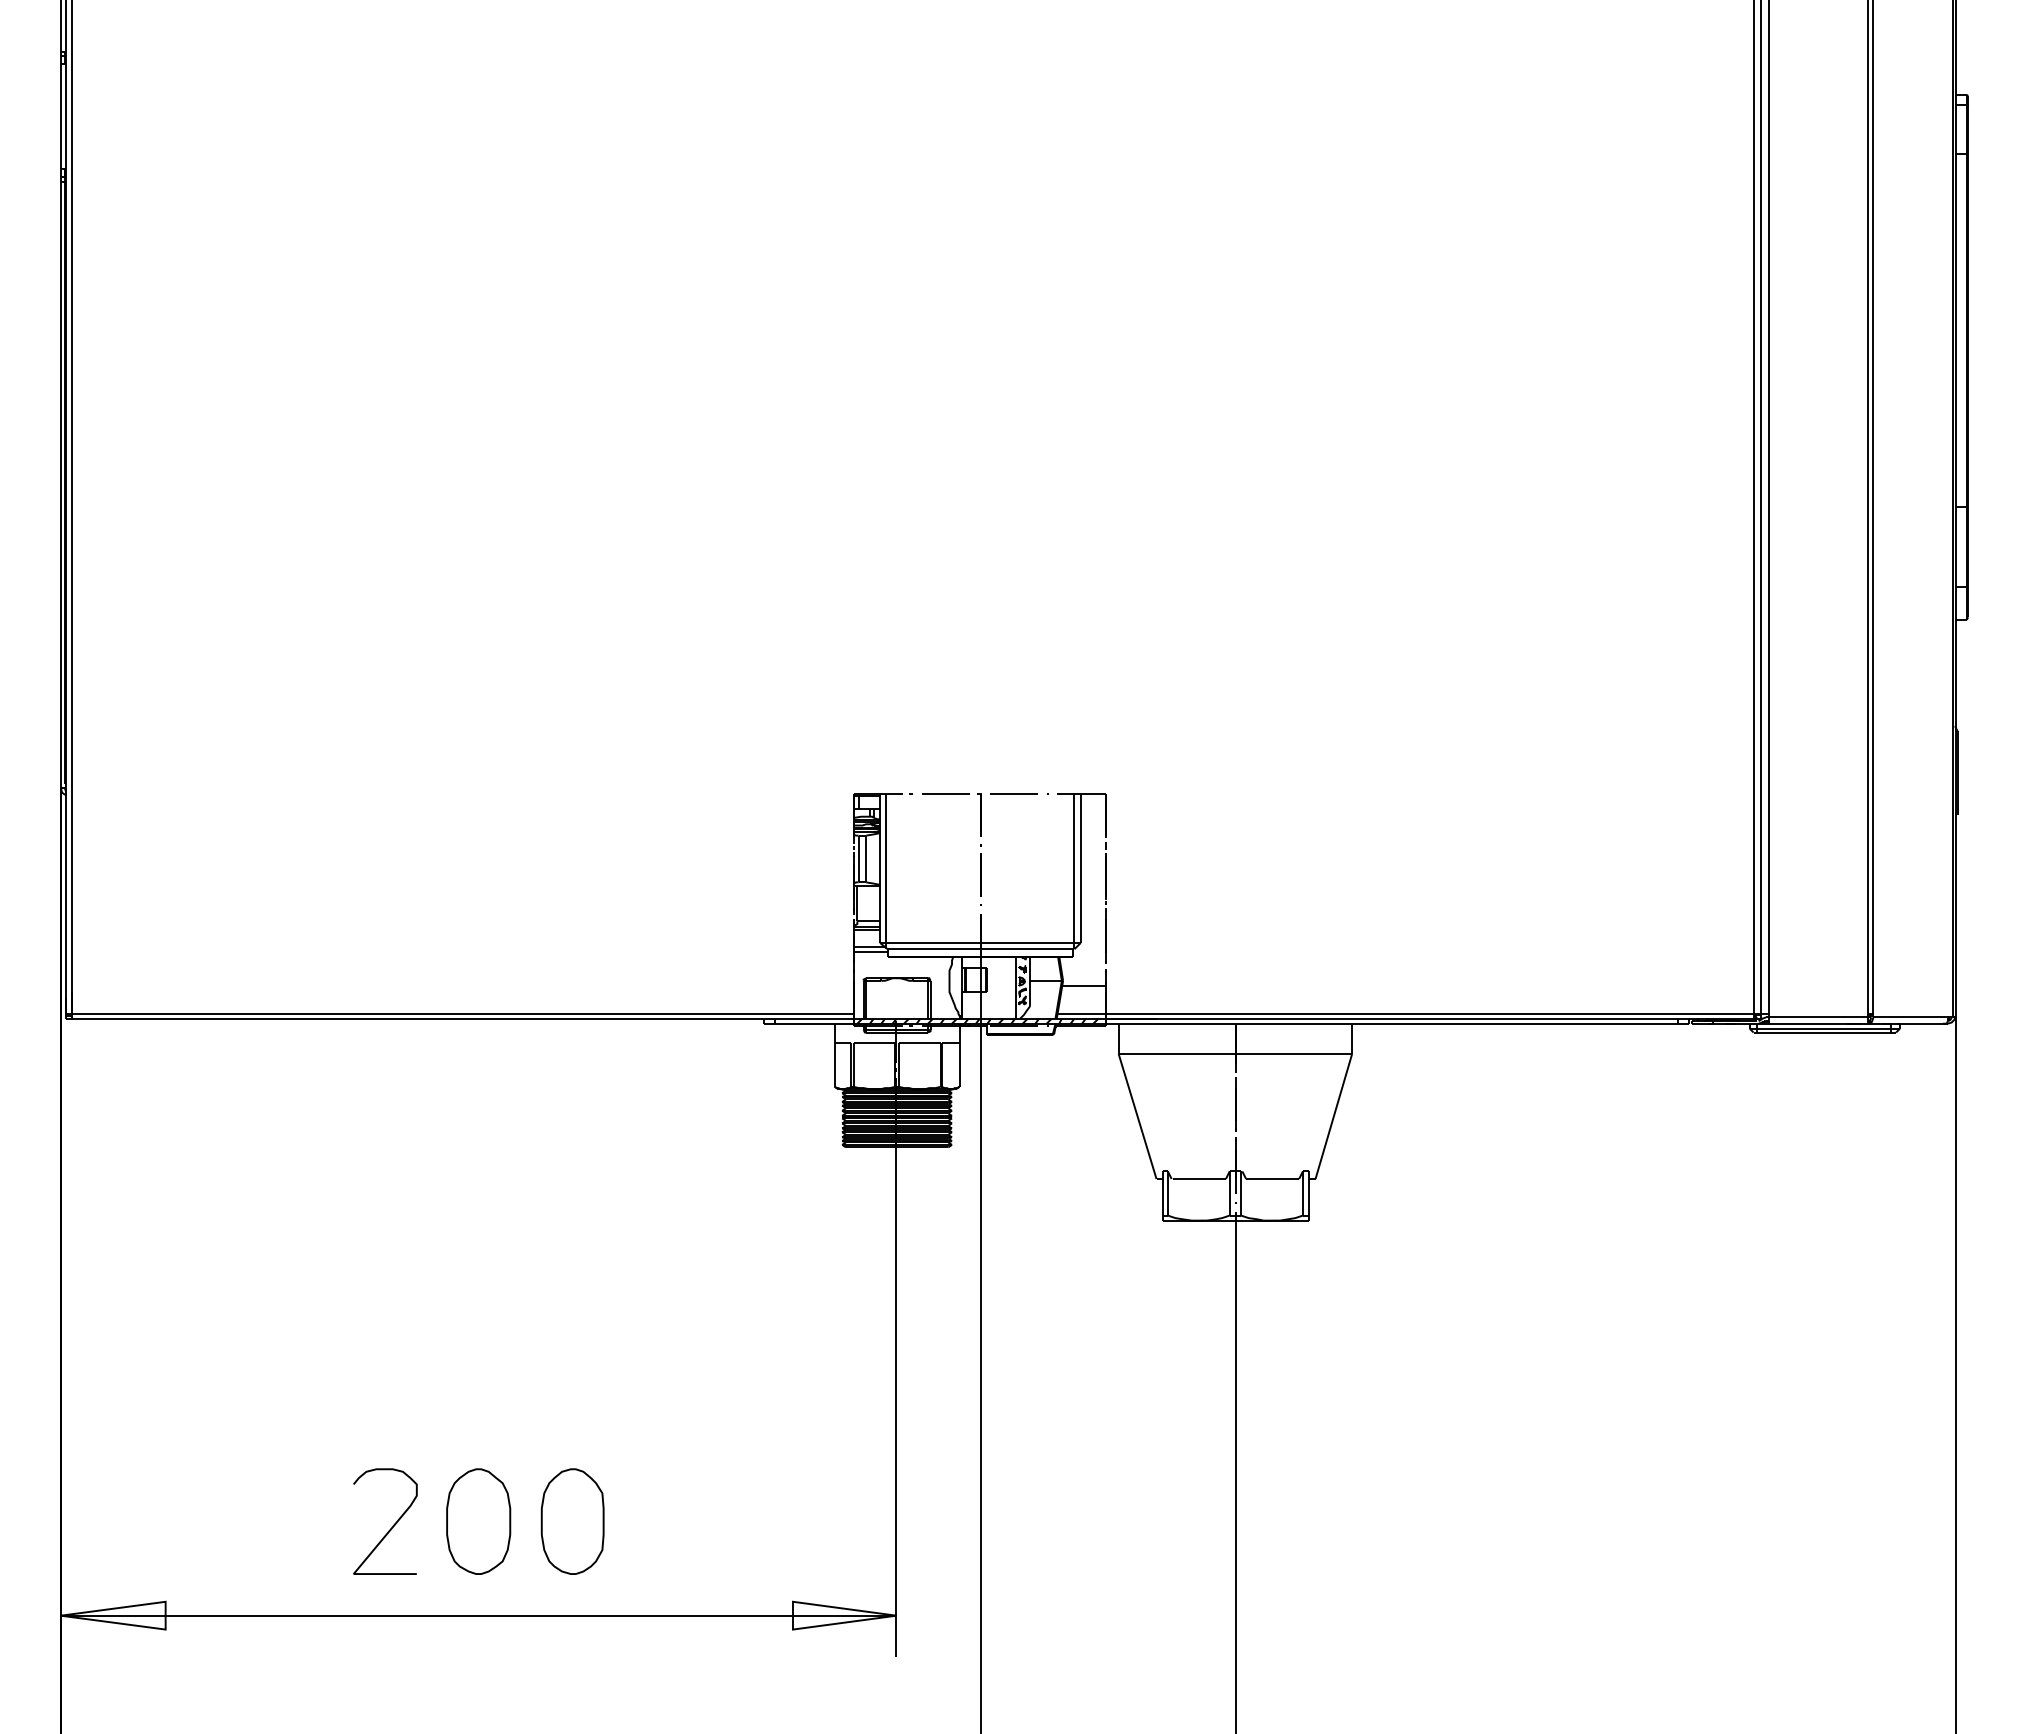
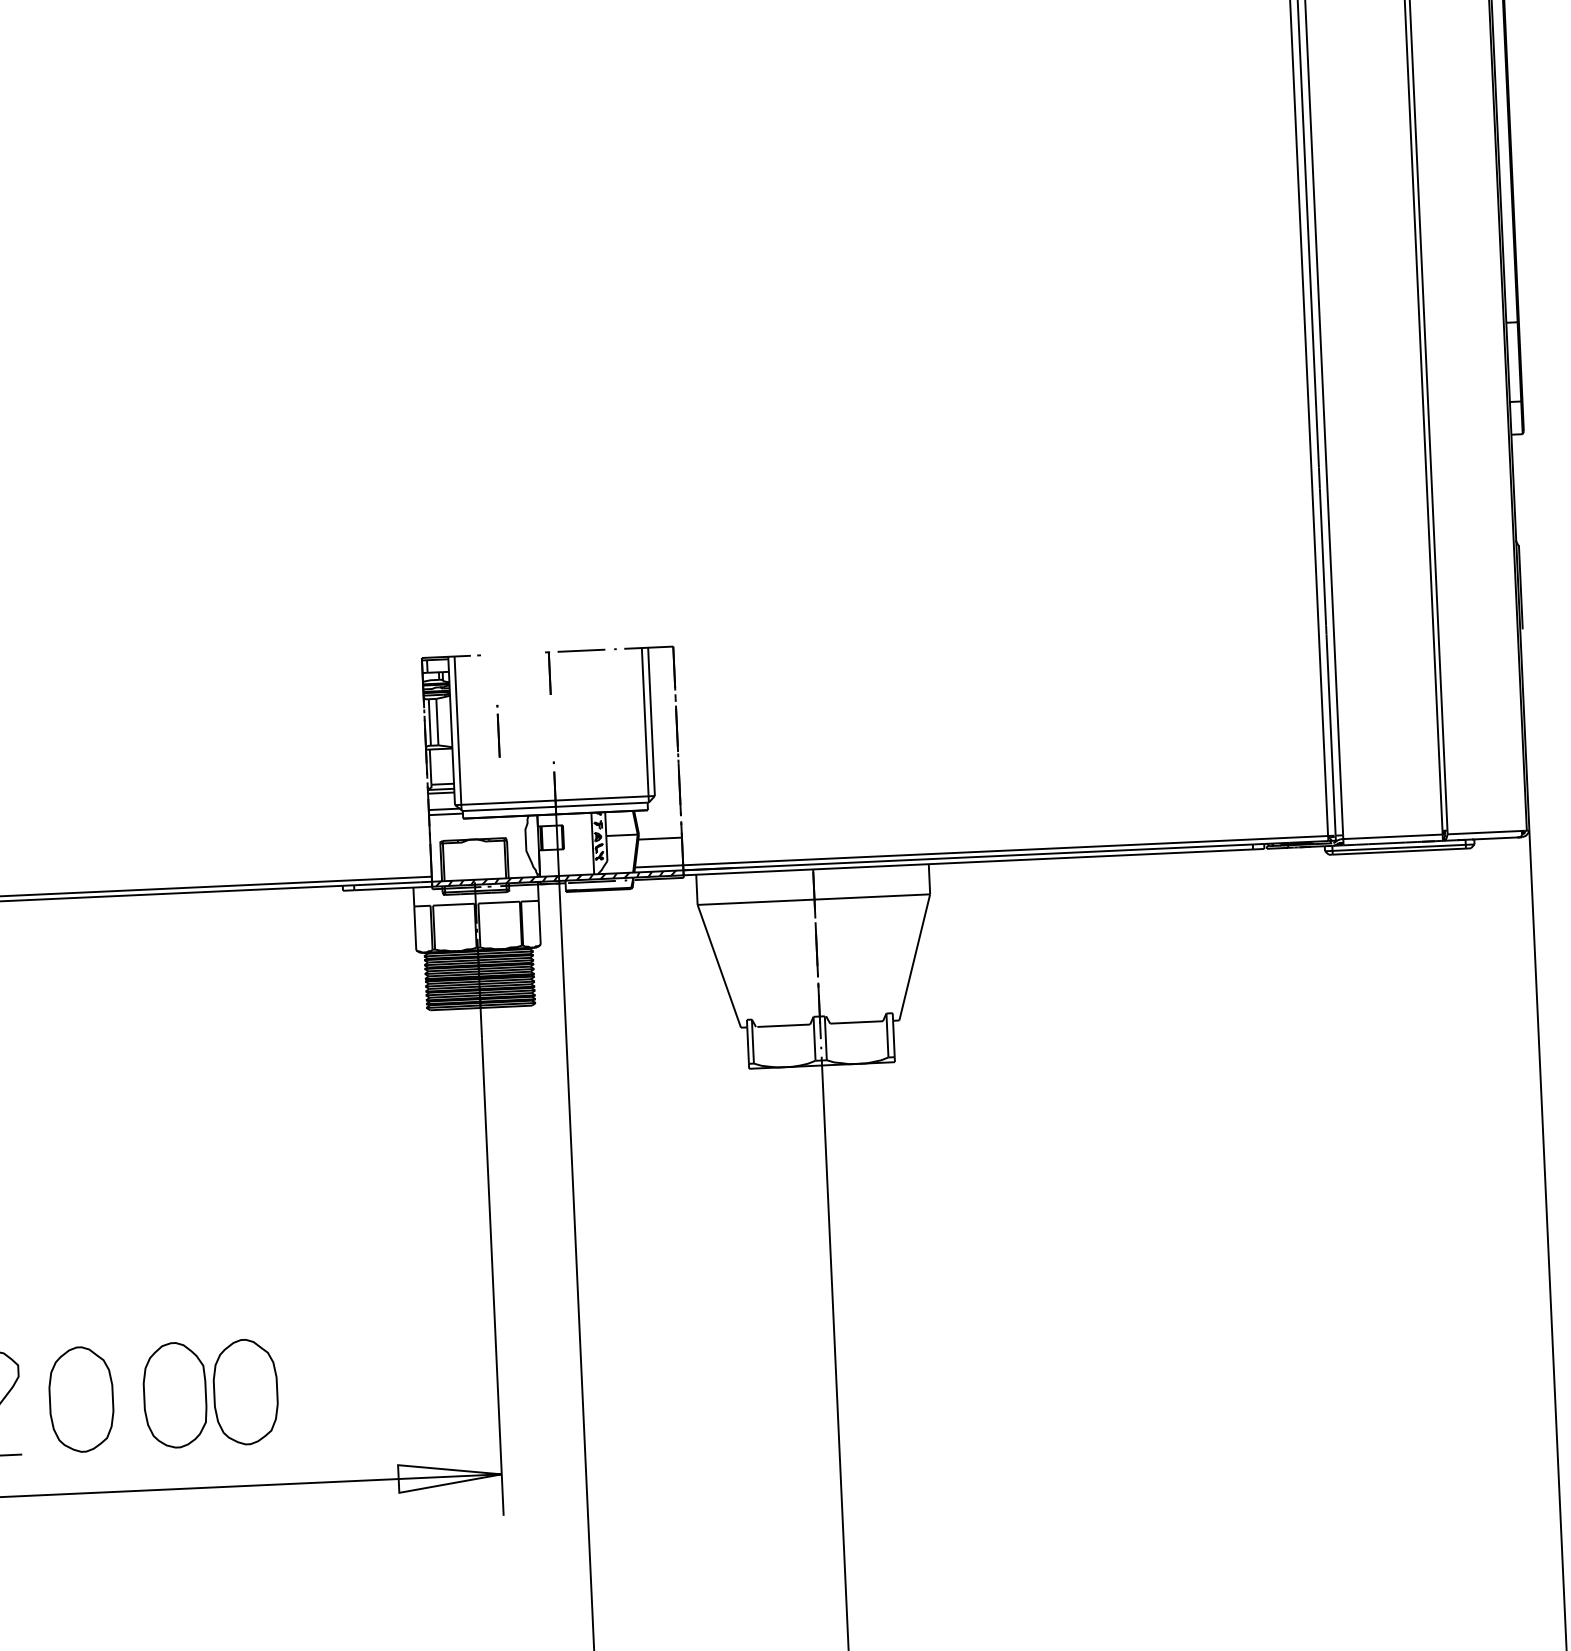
line: (945, 793) -> (513, 653), removed
line: (980, 870) -> (497, 730), moved
part: (643, 1521) -> (245, 1391), added

